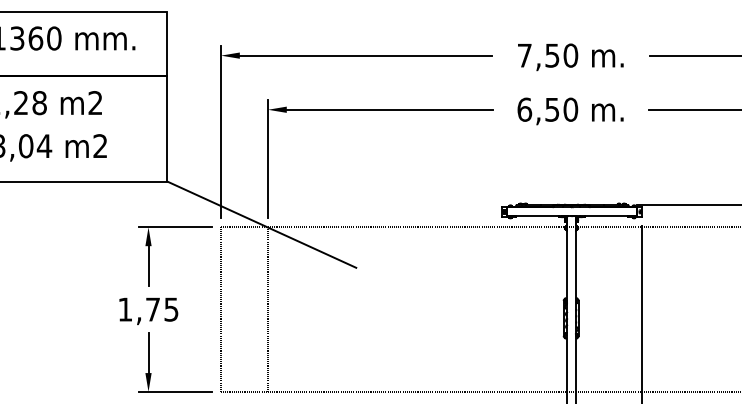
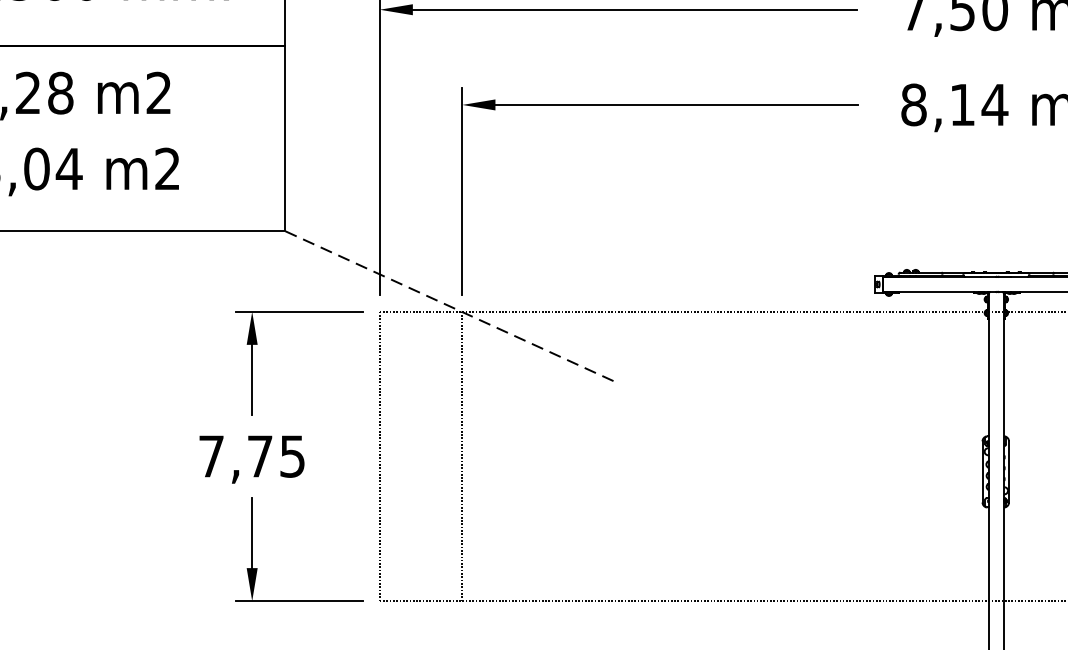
text: (547, 109) -> (954, 104), 6,50 -> 8,14
line: (261, 224) -> (450, 306), solid -> dashed
text: (125, 309) -> (211, 456), 1,75 -> 7,75

